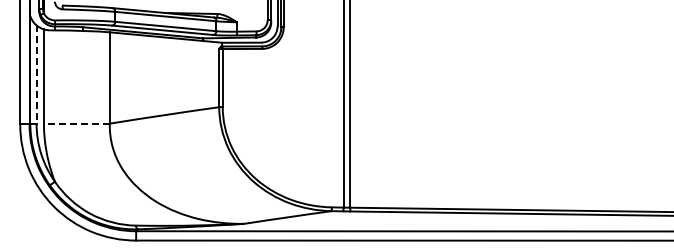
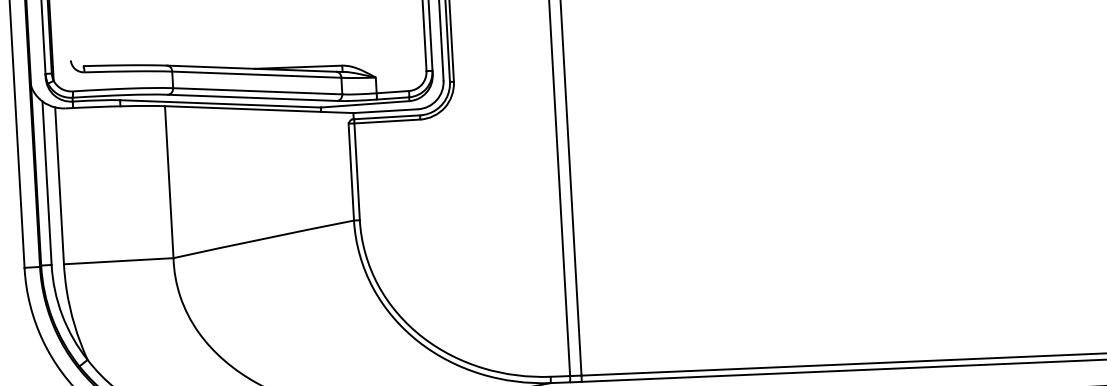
line: (36, 75) -> (47, 184), dashed -> solid
line: (76, 123) -> (118, 260), dashed -> solid

